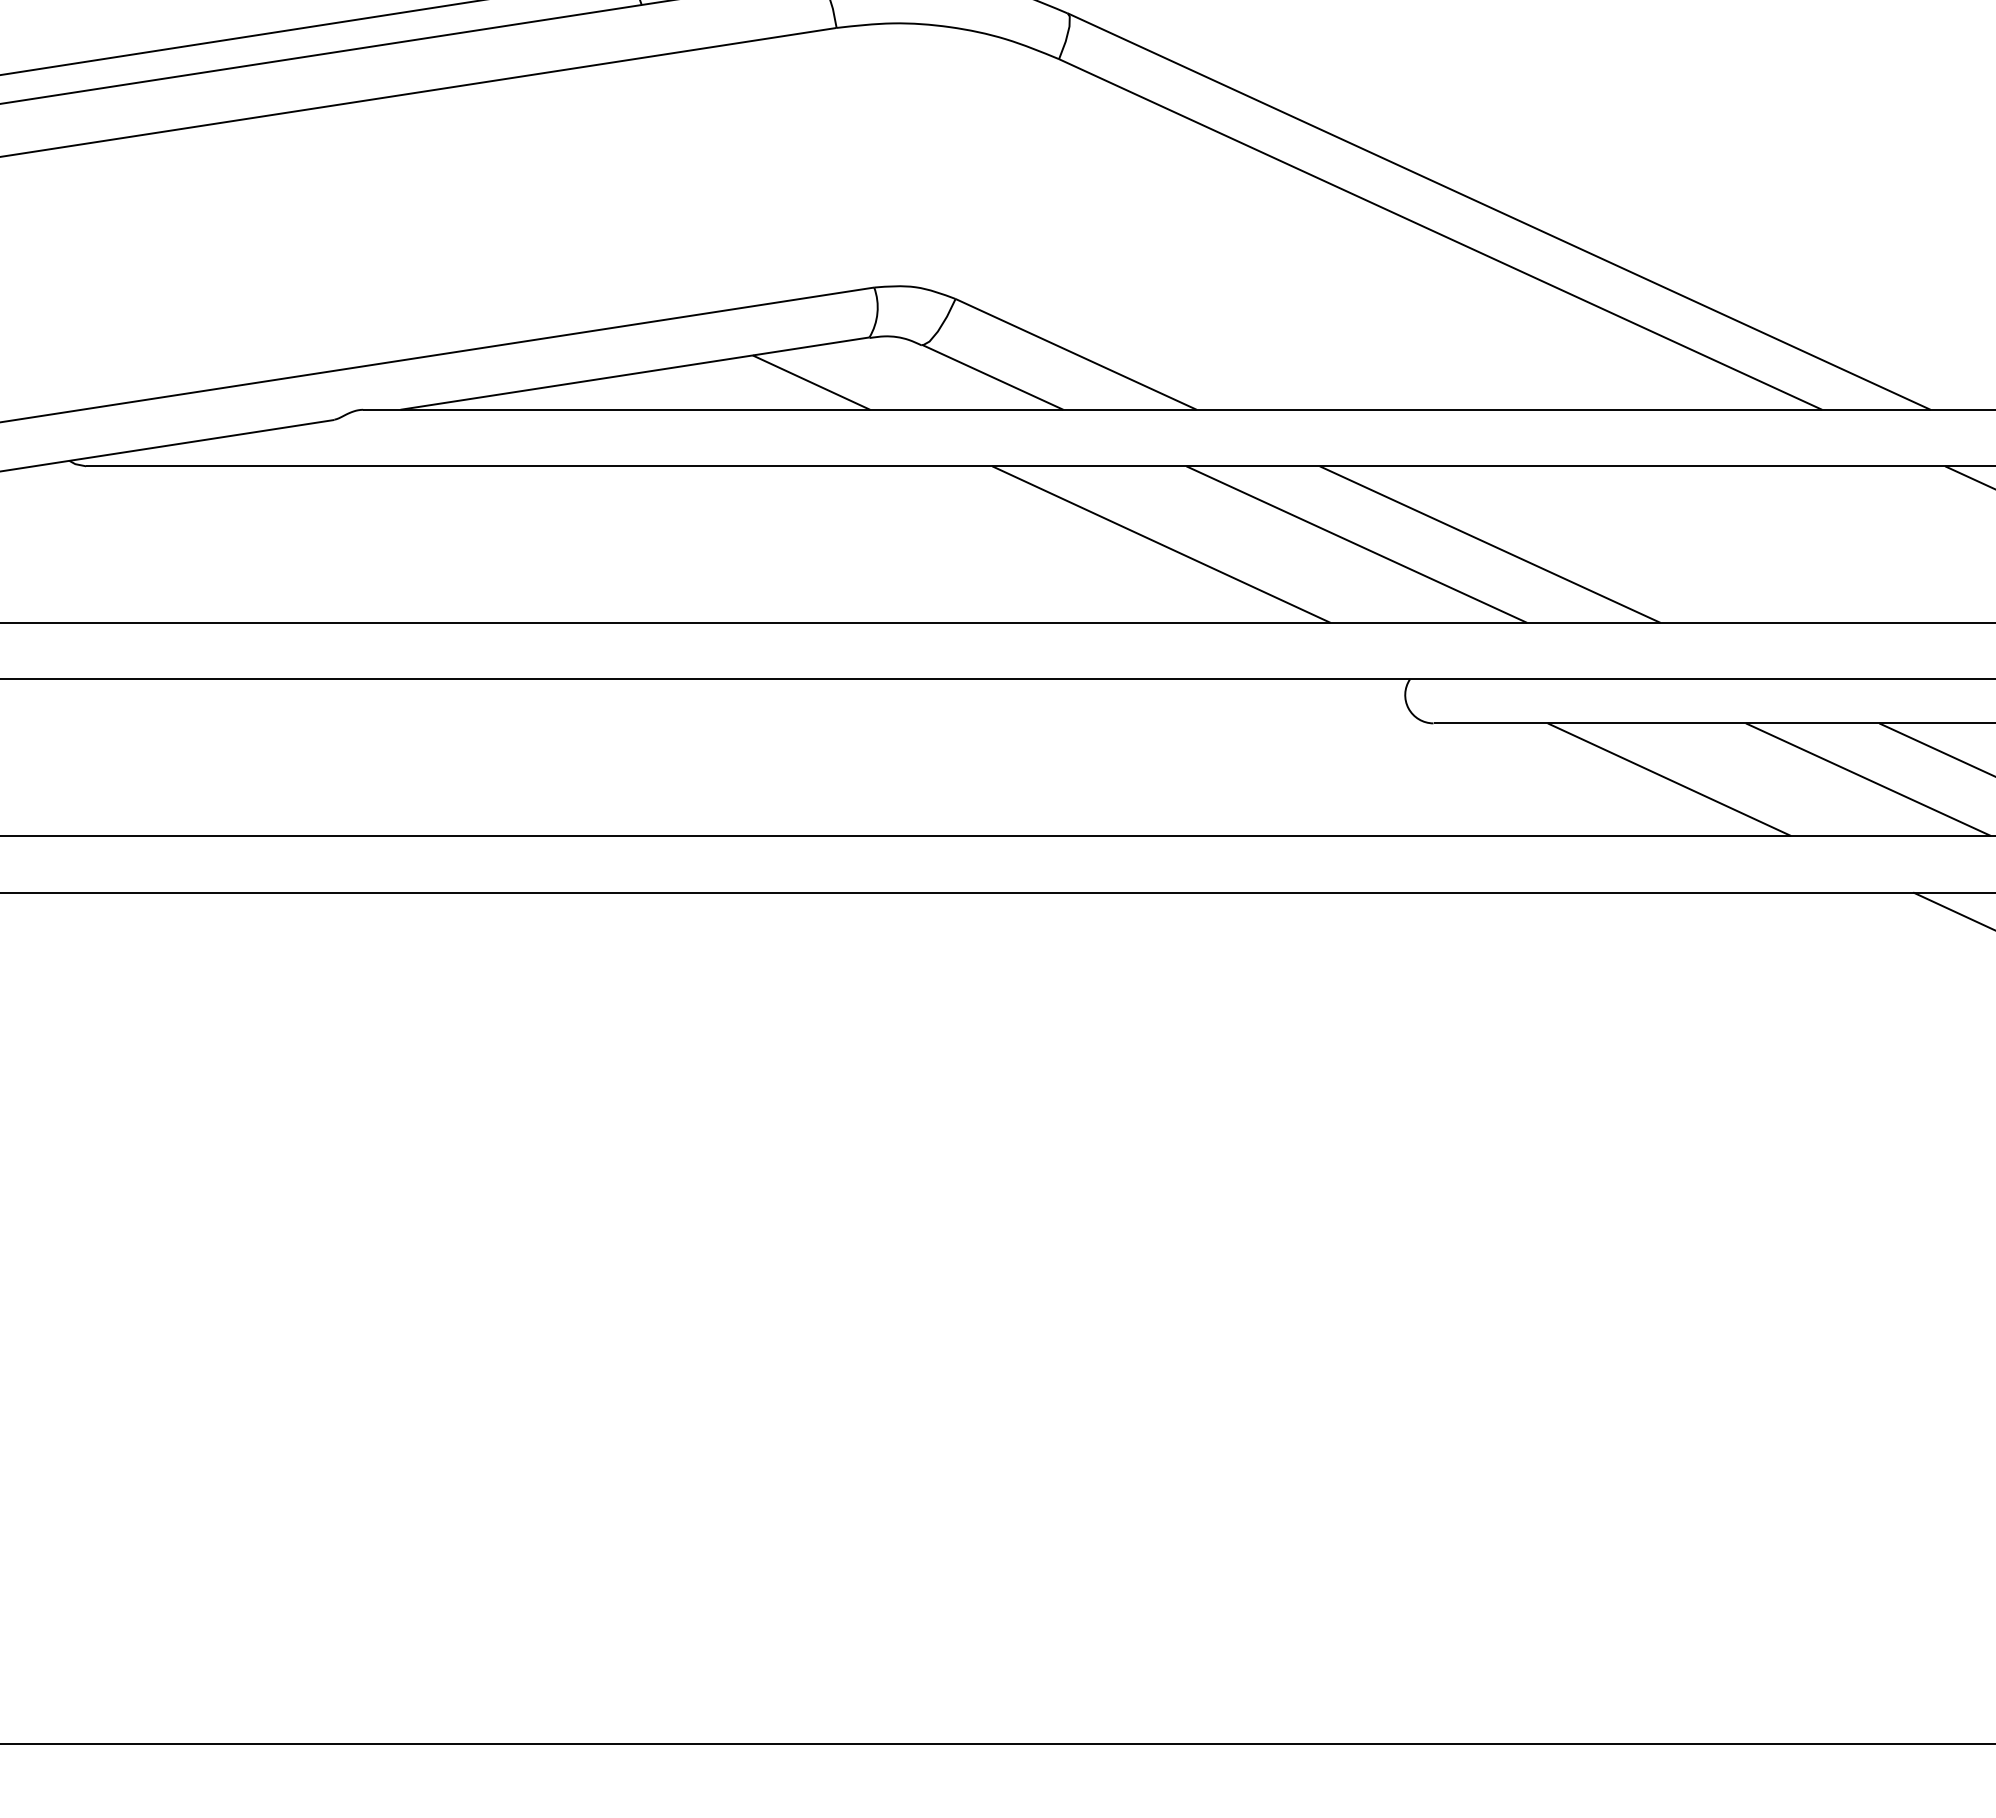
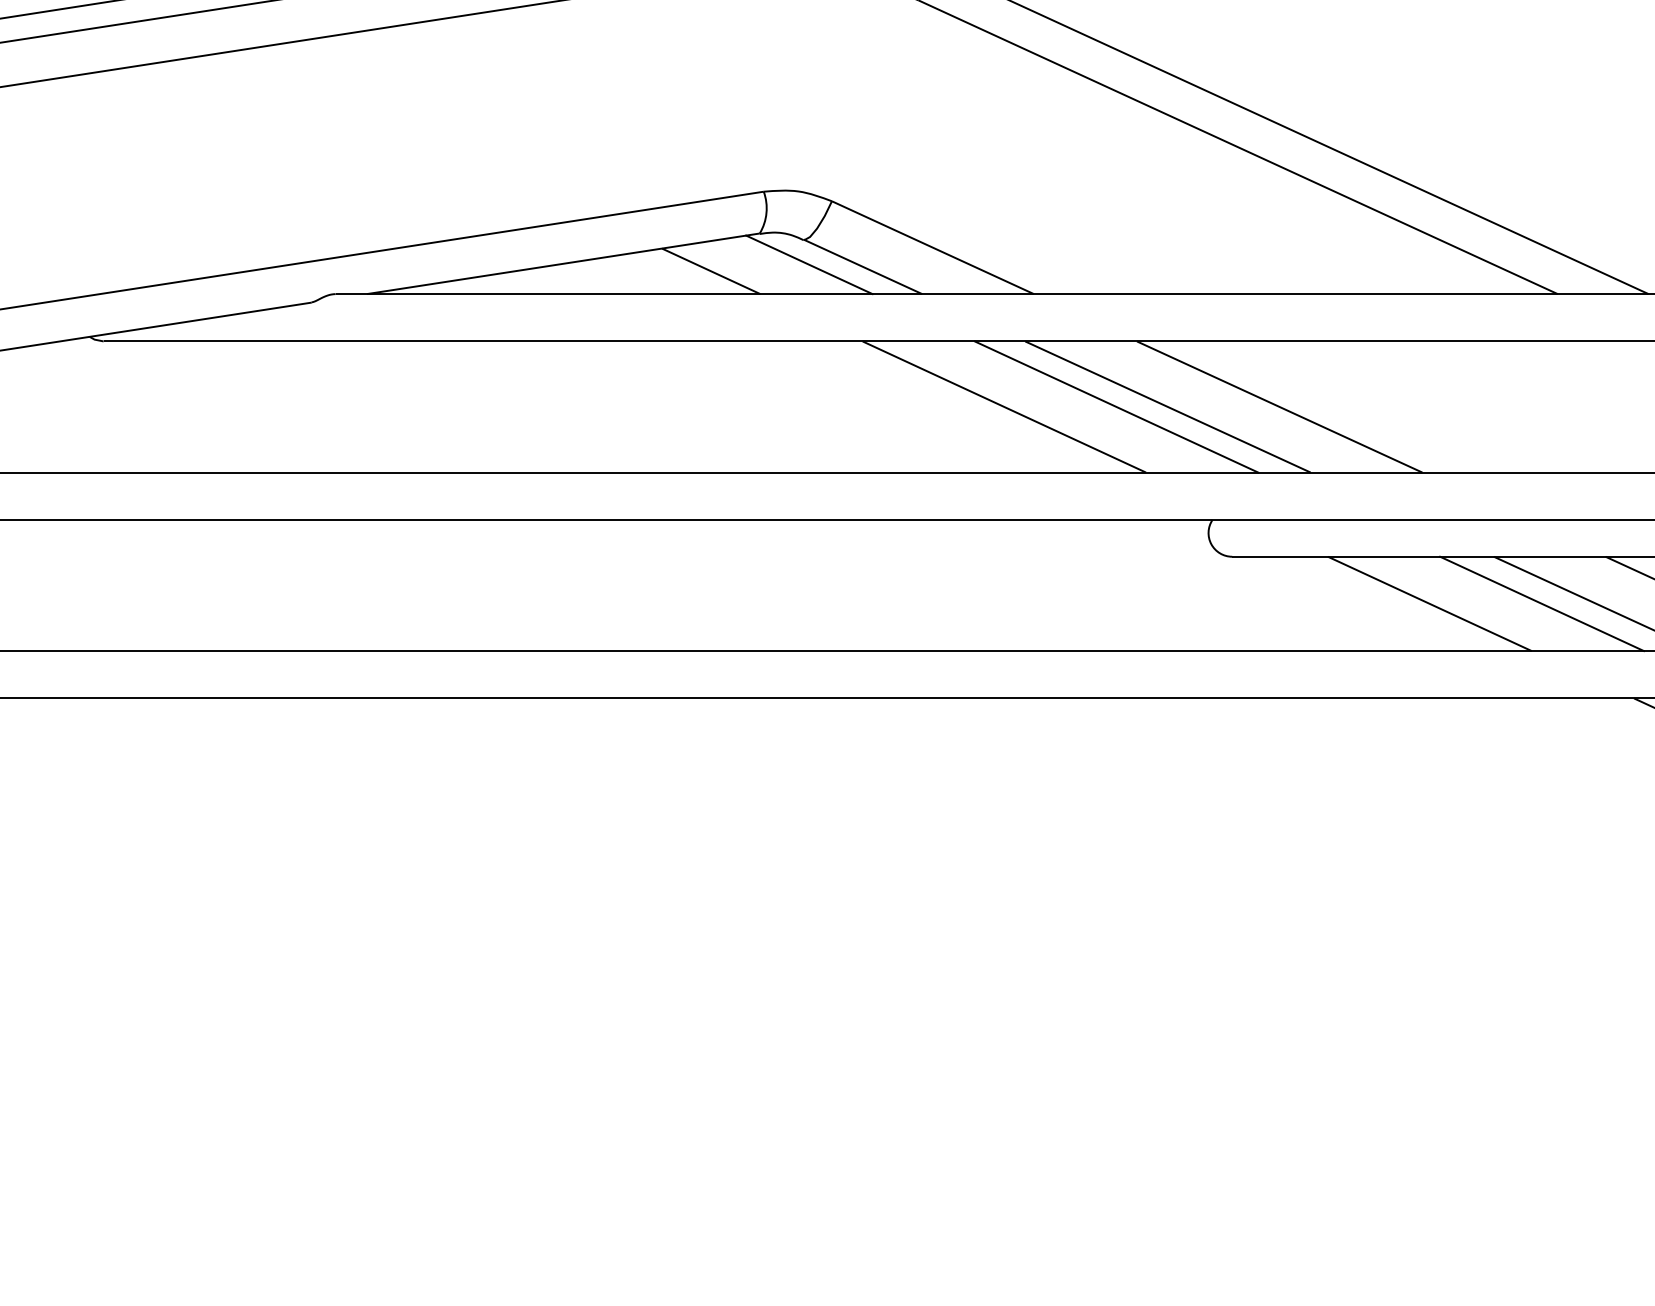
line: (928, 374) -> (809, 264), added
line: (1295, 544) -> (1116, 406), added
line: (1803, 779) -> (1542, 603), added

